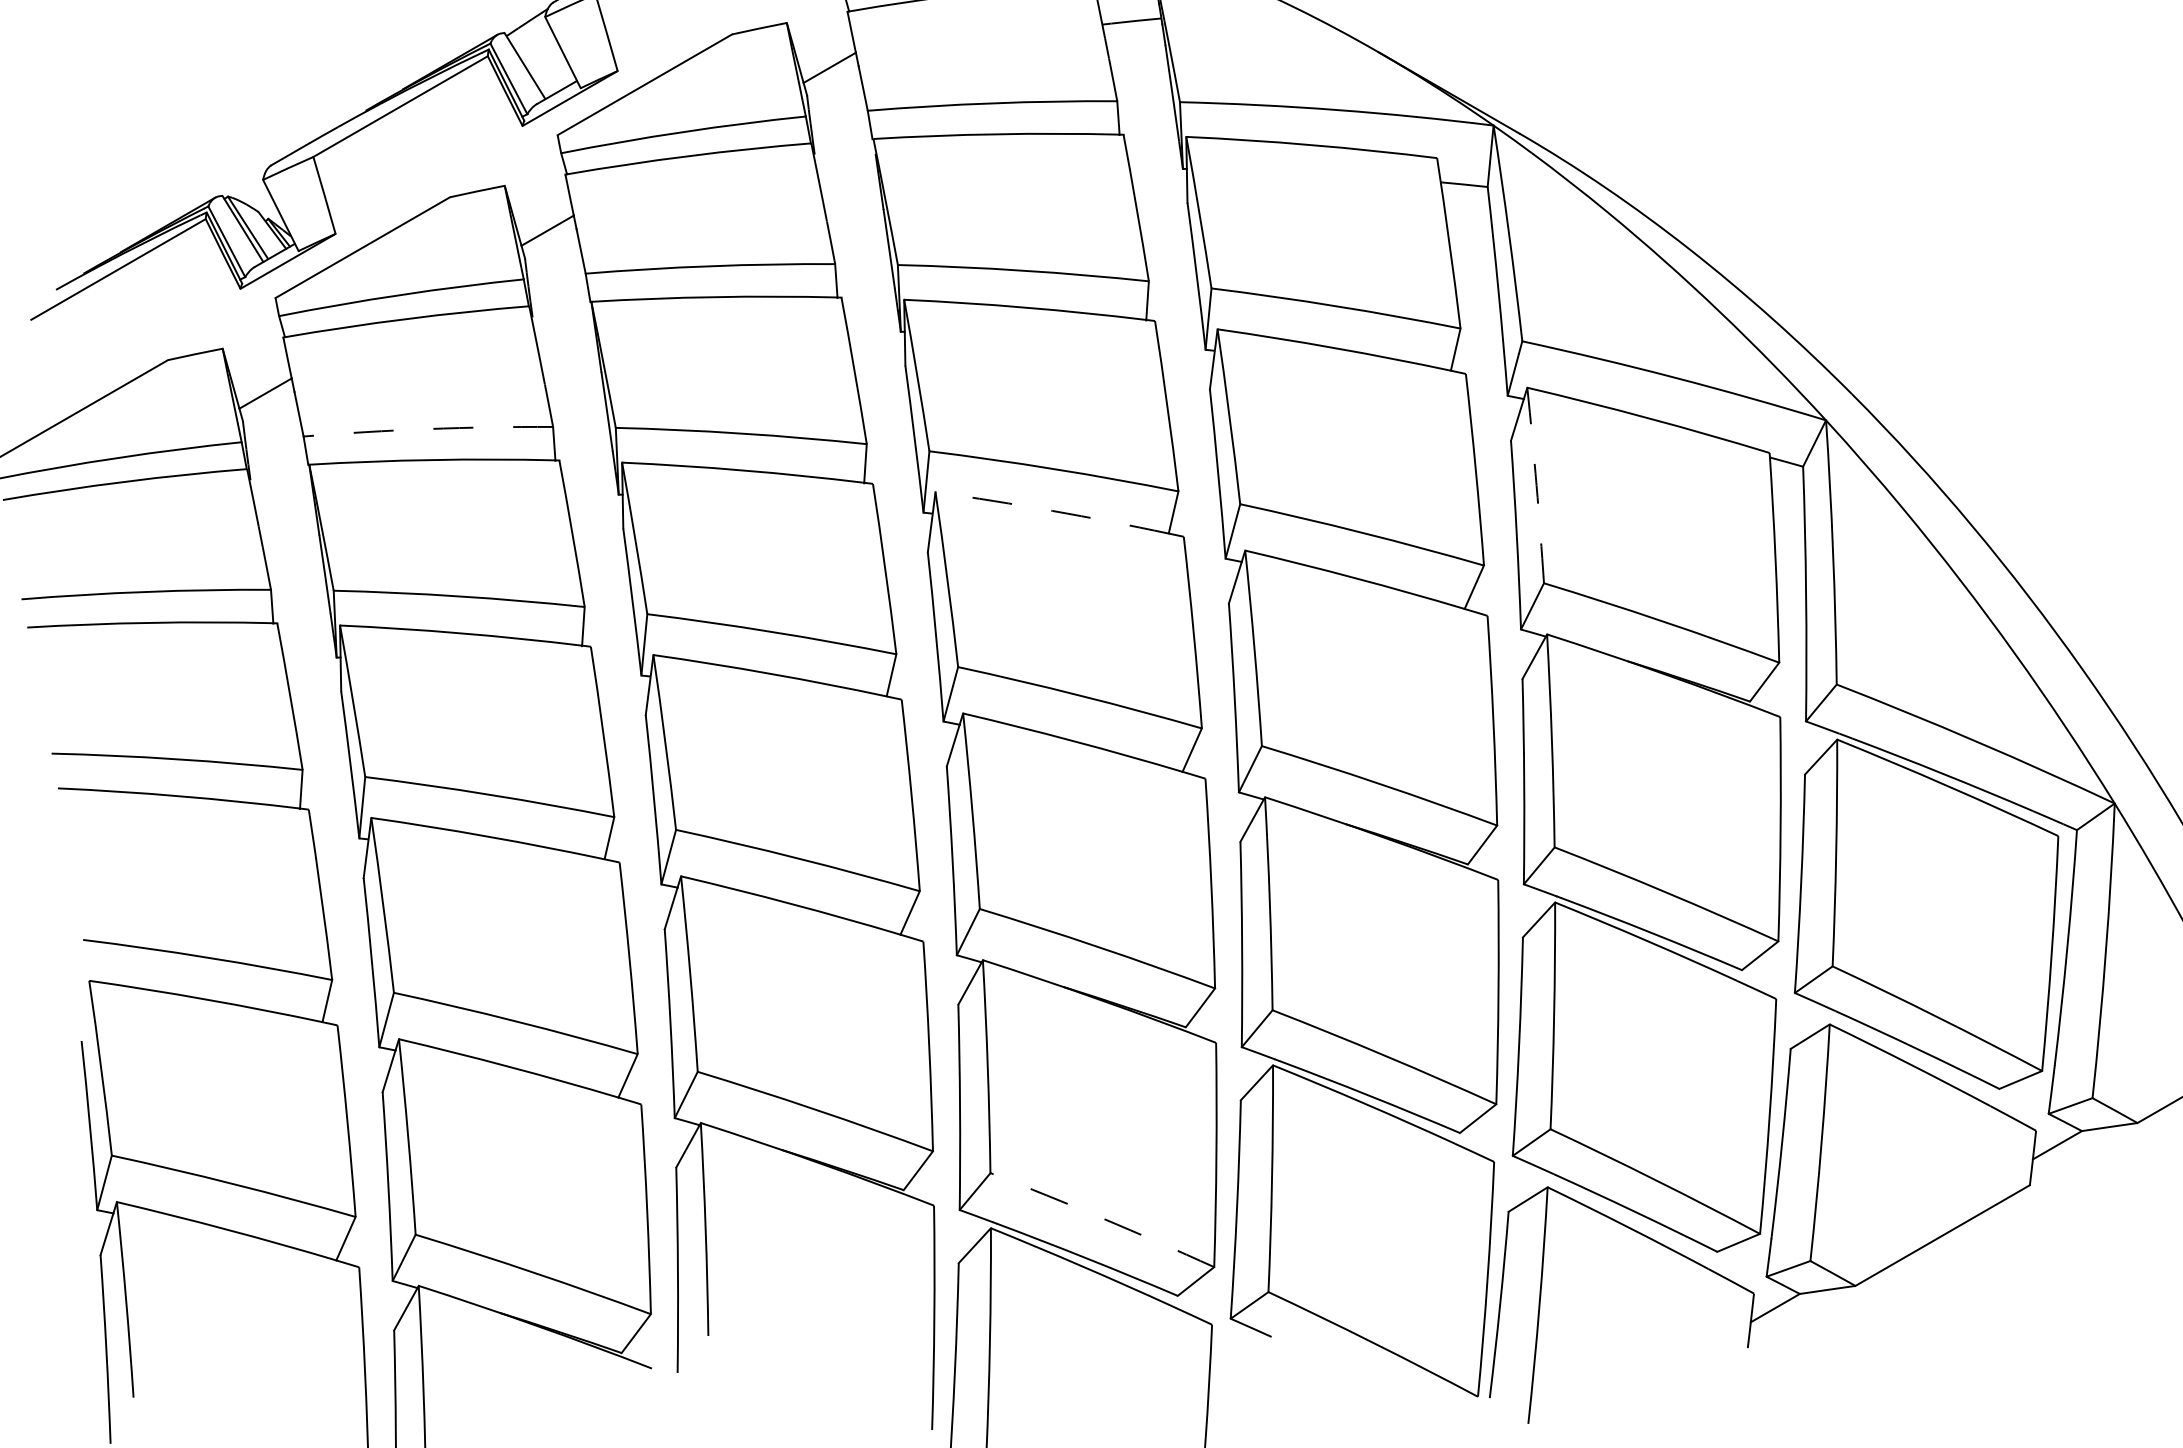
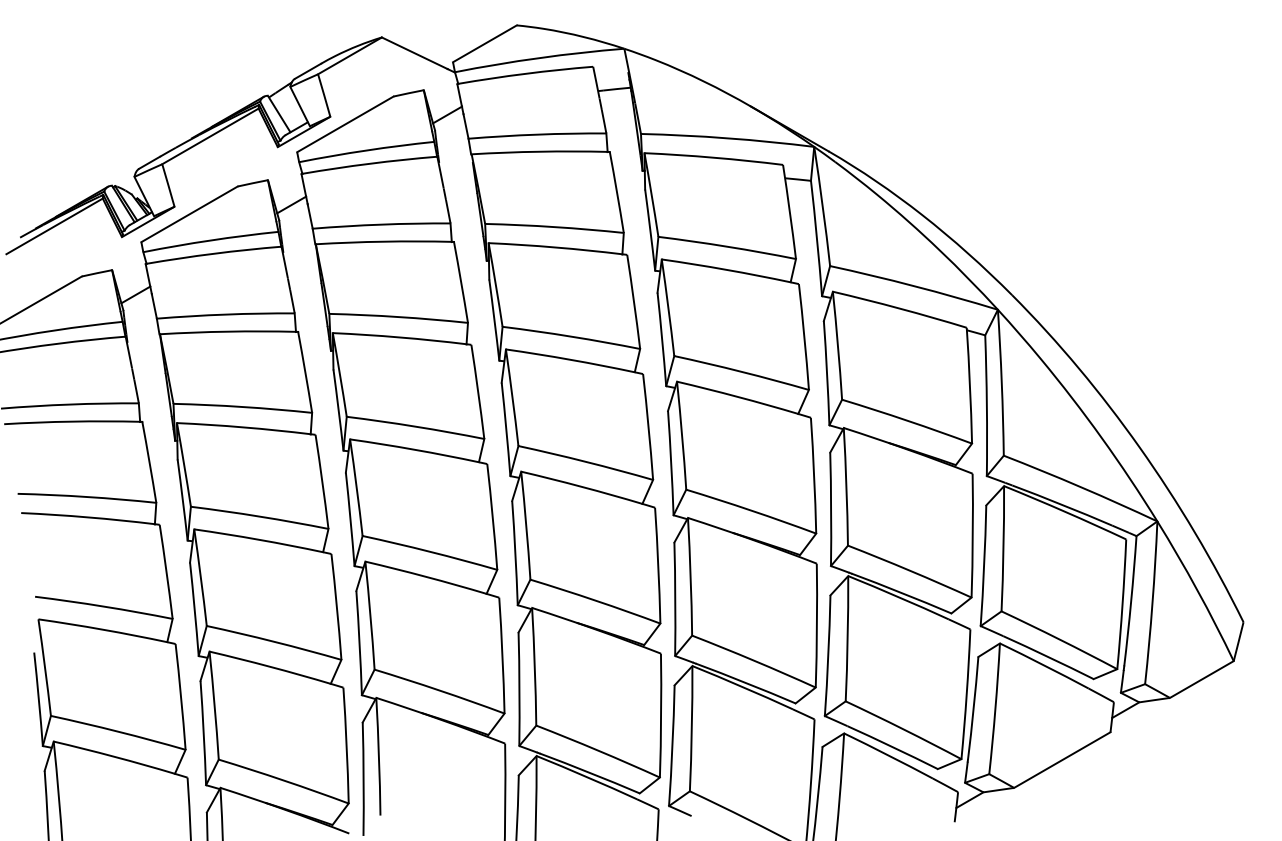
arc: (427, 428) -> (225, 314), dashed -> solid
arc: (1535, 485) -> (837, 345), dashed -> solid
arc: (1052, 510) -> (570, 359), dashed -> solid
arc: (1103, 1218) -> (598, 750), dashed -> solid

